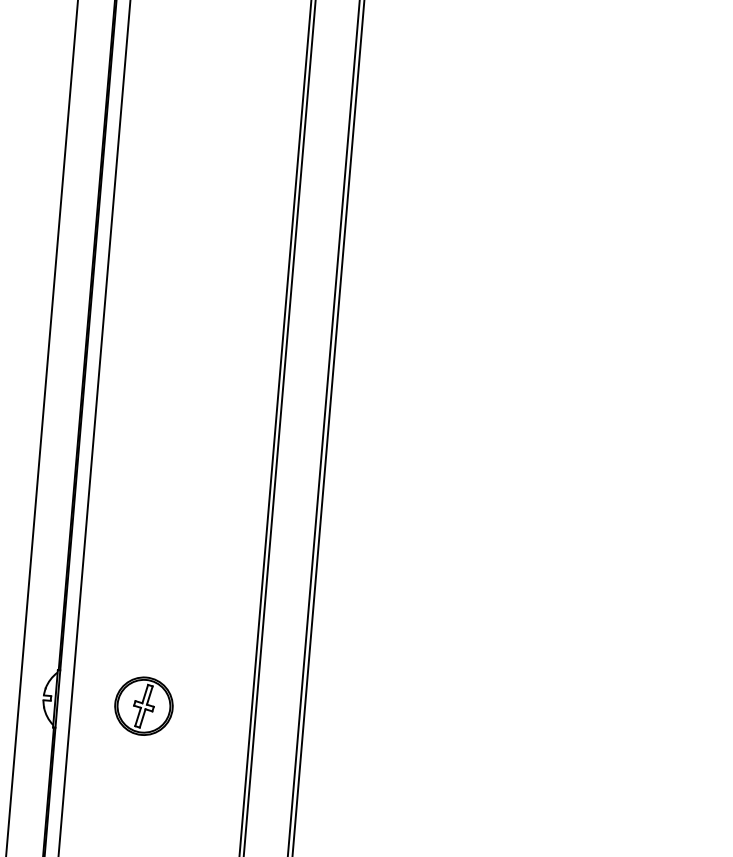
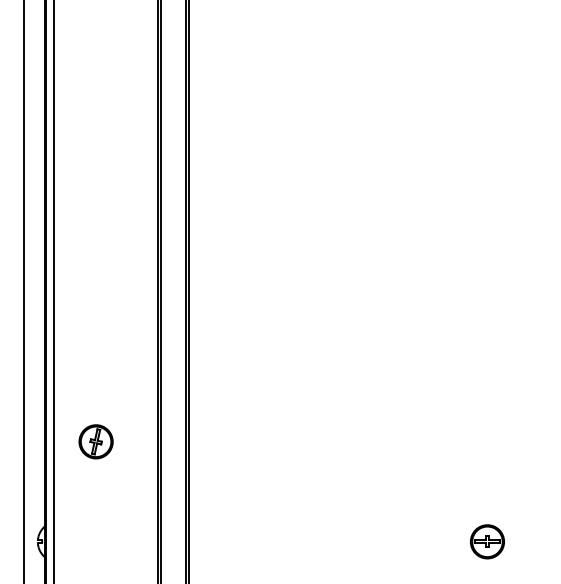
part: (142, 705) -> (95, 441), moved

